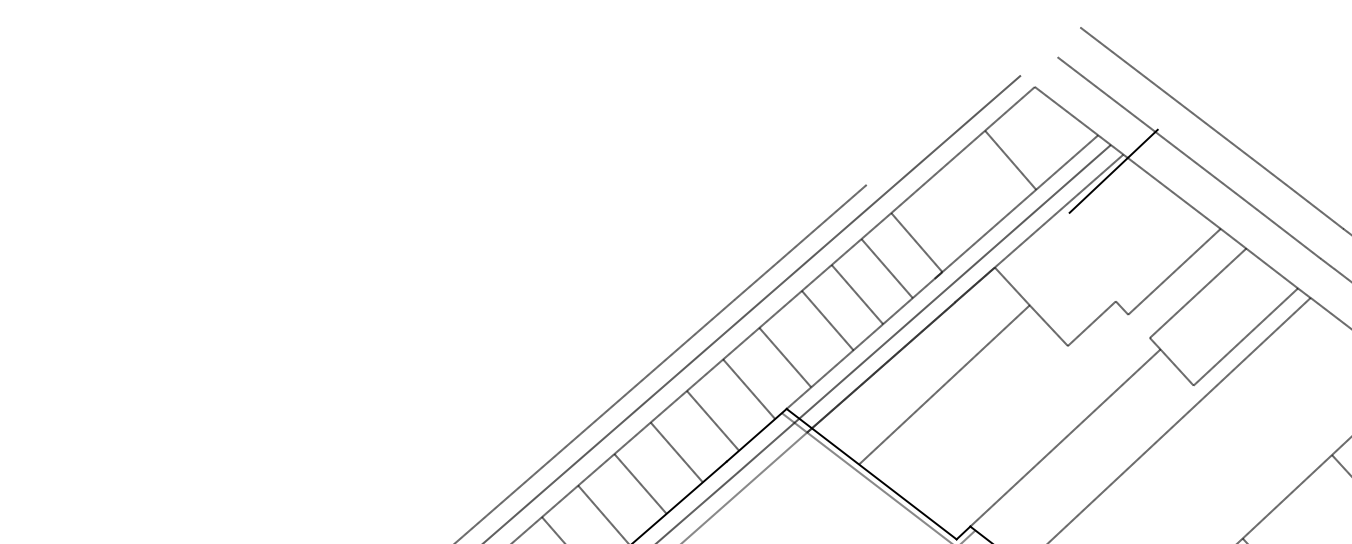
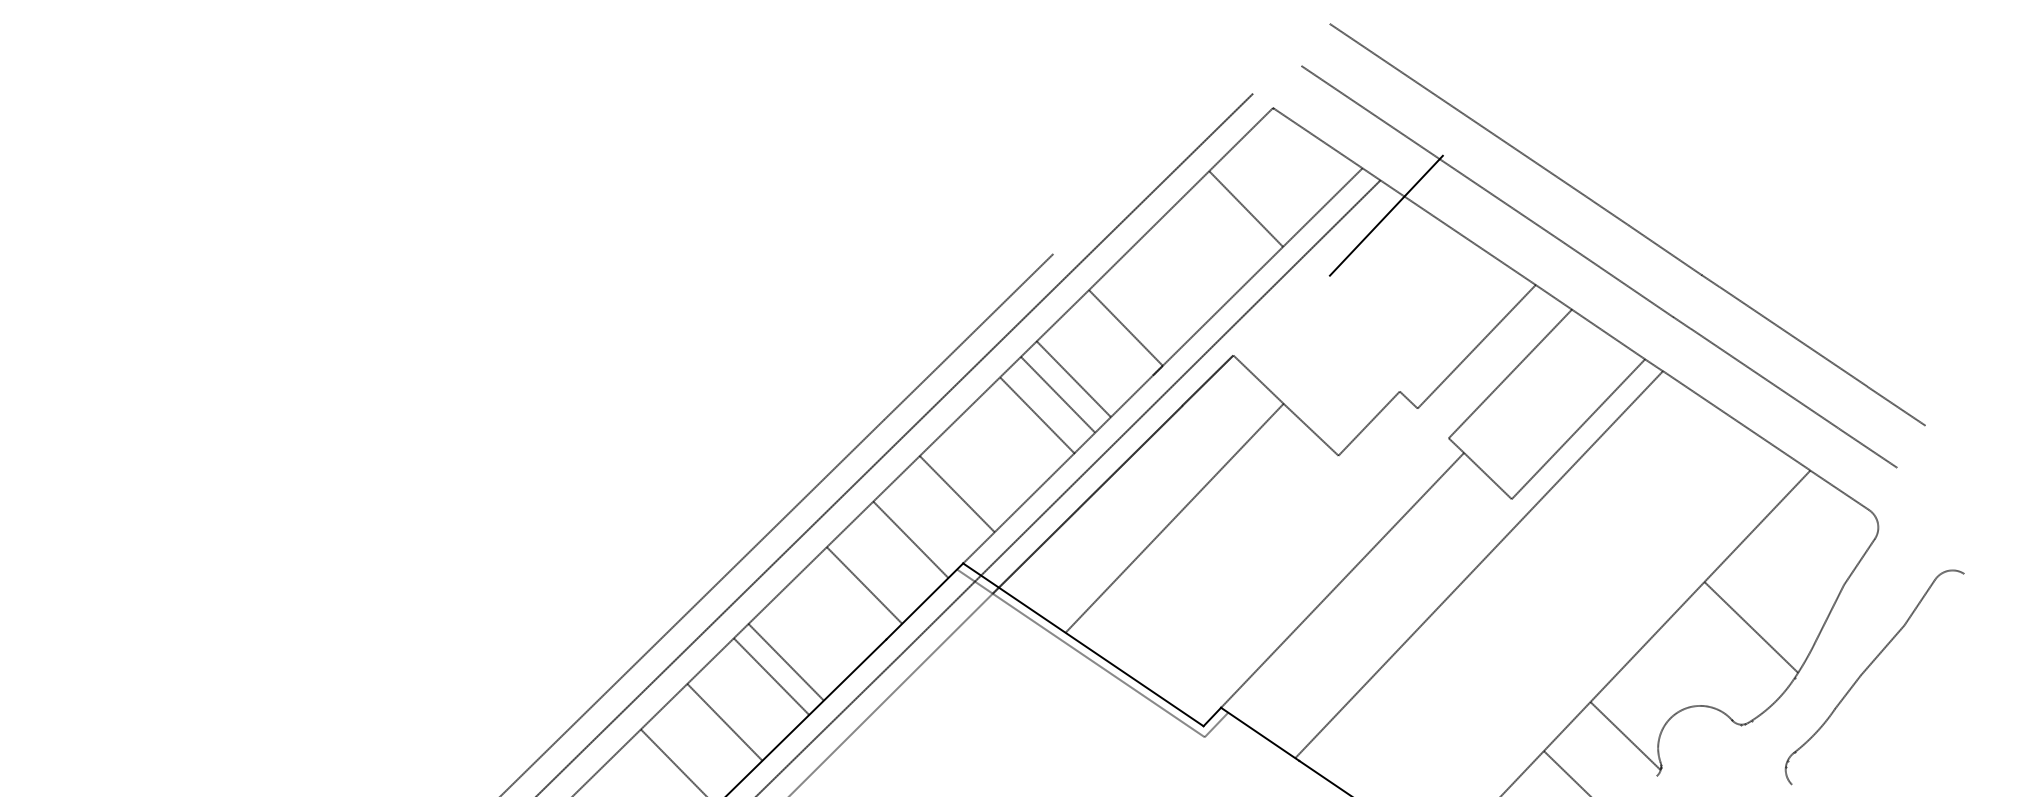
line: (1058, 210) -> (1315, 273), removed
line: (886, 268) -> (1057, 394), moved
line: (857, 294) -> (1073, 379), moved
line: (827, 320) -> (1037, 415), moved
line: (676, 451) -> (785, 661), moved

